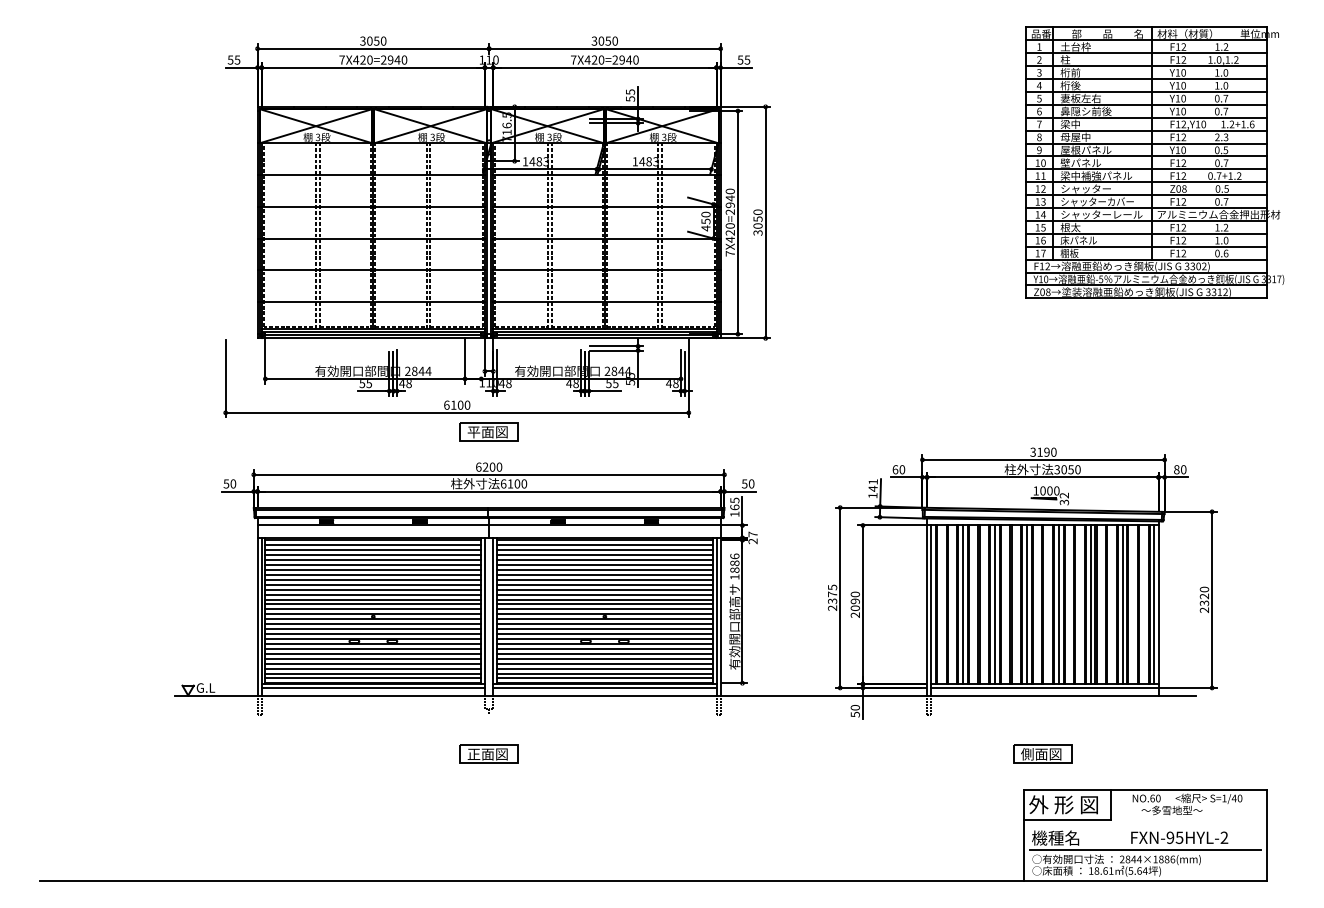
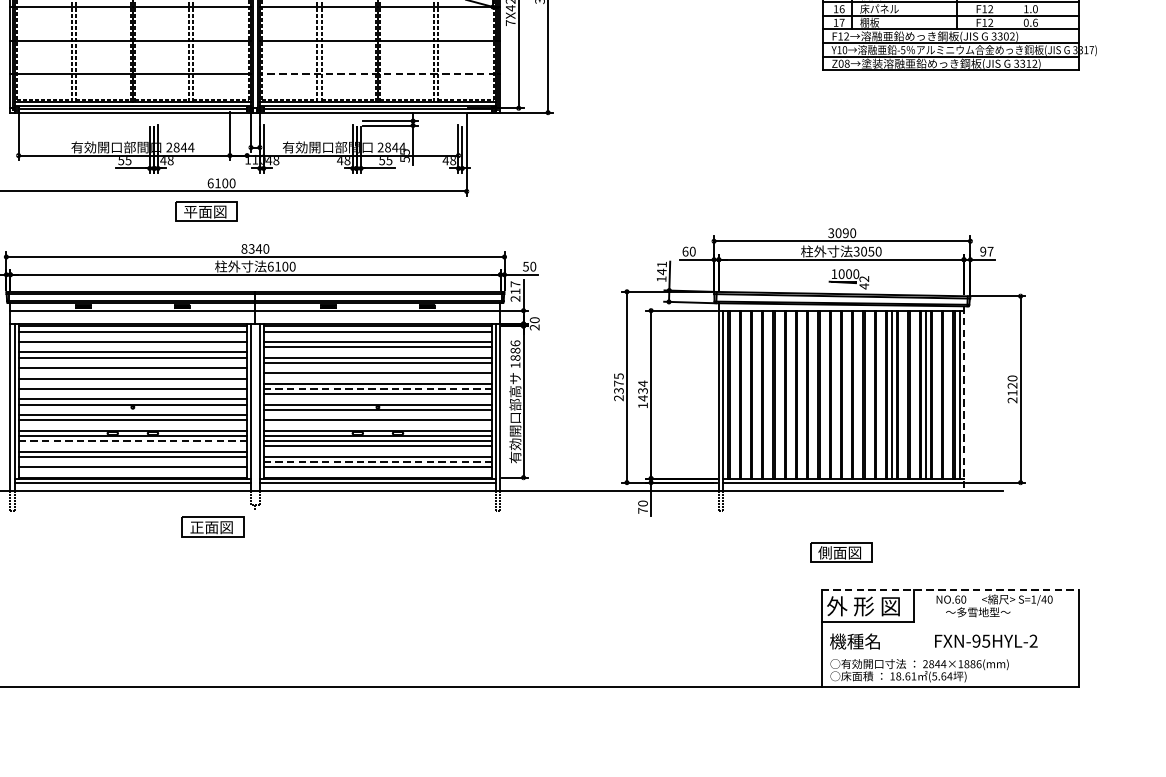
line: (604, 302) -> (377, 74), solid -> dashed
part: (488, 431) -> (206, 211), moved
text: (1039, 451) -> (837, 232), 3190 -> 3090
text: (485, 466) -> (251, 248), 6200 -> 8340
text: (1180, 469) -> (987, 251), 80 -> 97
text: (1064, 502) -> (864, 286), 32 -> 42
text: (734, 507) -> (515, 291), 165 -> 217
text: (752, 534) -> (534, 320), 27 -> 20
line: (373, 550) -> (133, 337), removed
line: (604, 550) -> (377, 337), removed
line: (373, 560) -> (133, 347), removed
line: (604, 564) -> (377, 351), removed
line: (373, 574) -> (133, 362), removed
line: (604, 579) -> (377, 367), removed
line: (373, 584) -> (133, 373), removed
line: (604, 589) -> (377, 378), removed
line: (373, 594) -> (133, 383), removed
line: (604, 599) -> (377, 389), solid -> dashed
text: (1204, 603) -> (1012, 393), 2320 -> 2120
line: (373, 604) -> (133, 394), removed
text: (854, 604) -> (642, 394), 2090 -> 1434
line: (963, 604) -> (757, 394), removed
line: (994, 604) -> (790, 394), removed
line: (1026, 604) -> (824, 394), removed
line: (1058, 604) -> (858, 394), removed
line: (1158, 608) -> (963, 398), solid -> dashed
line: (604, 609) -> (377, 399), removed
line: (373, 619) -> (133, 410), removed
line: (604, 624) -> (377, 415), removed
line: (373, 634) -> (133, 426), removed
line: (604, 634) -> (377, 426), removed
line: (373, 648) -> (133, 440), solid -> dashed
line: (373, 653) -> (133, 446), removed
line: (604, 658) -> (377, 451), removed
line: (373, 668) -> (133, 462), removed
line: (604, 668) -> (377, 462), solid -> dashed
line: (373, 678) -> (133, 472), removed
line: (604, 678) -> (377, 472), removed
text: (855, 714) -> (643, 510), 50 -> 70
part: (488, 753) -> (212, 526), moved
line: (1146, 789) -> (951, 590), solid -> dashed
line: (1145, 850) -> (950, 654), removed

